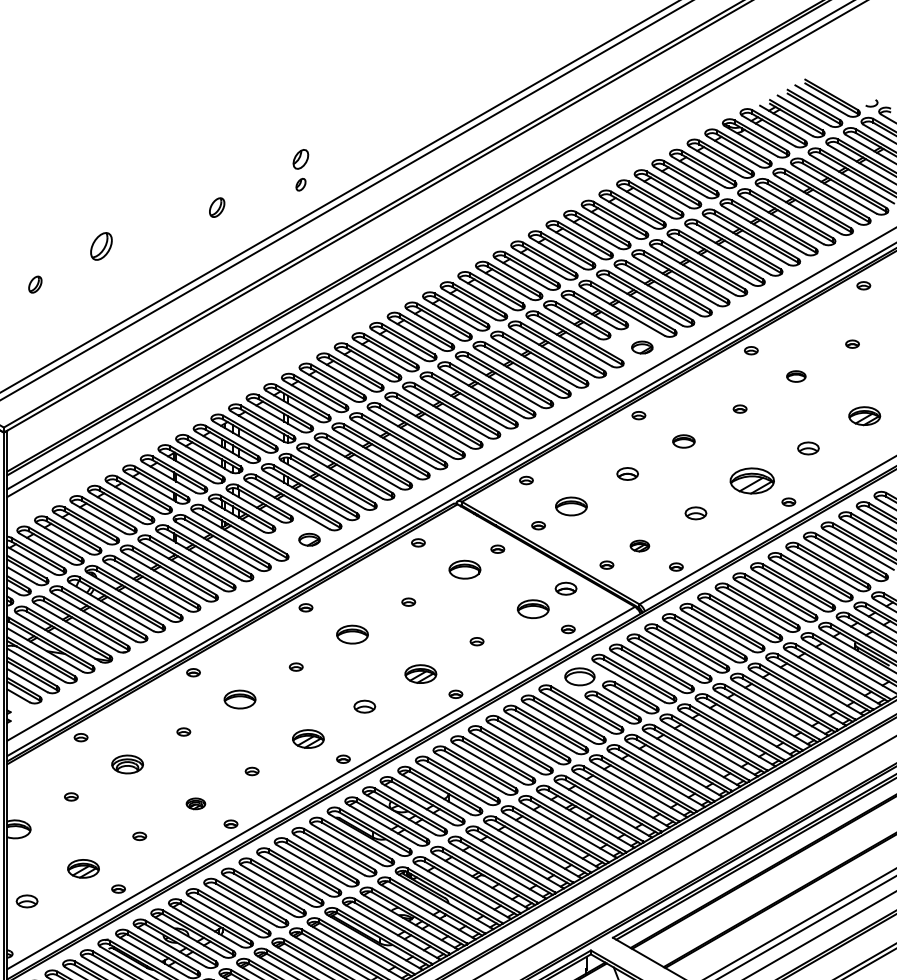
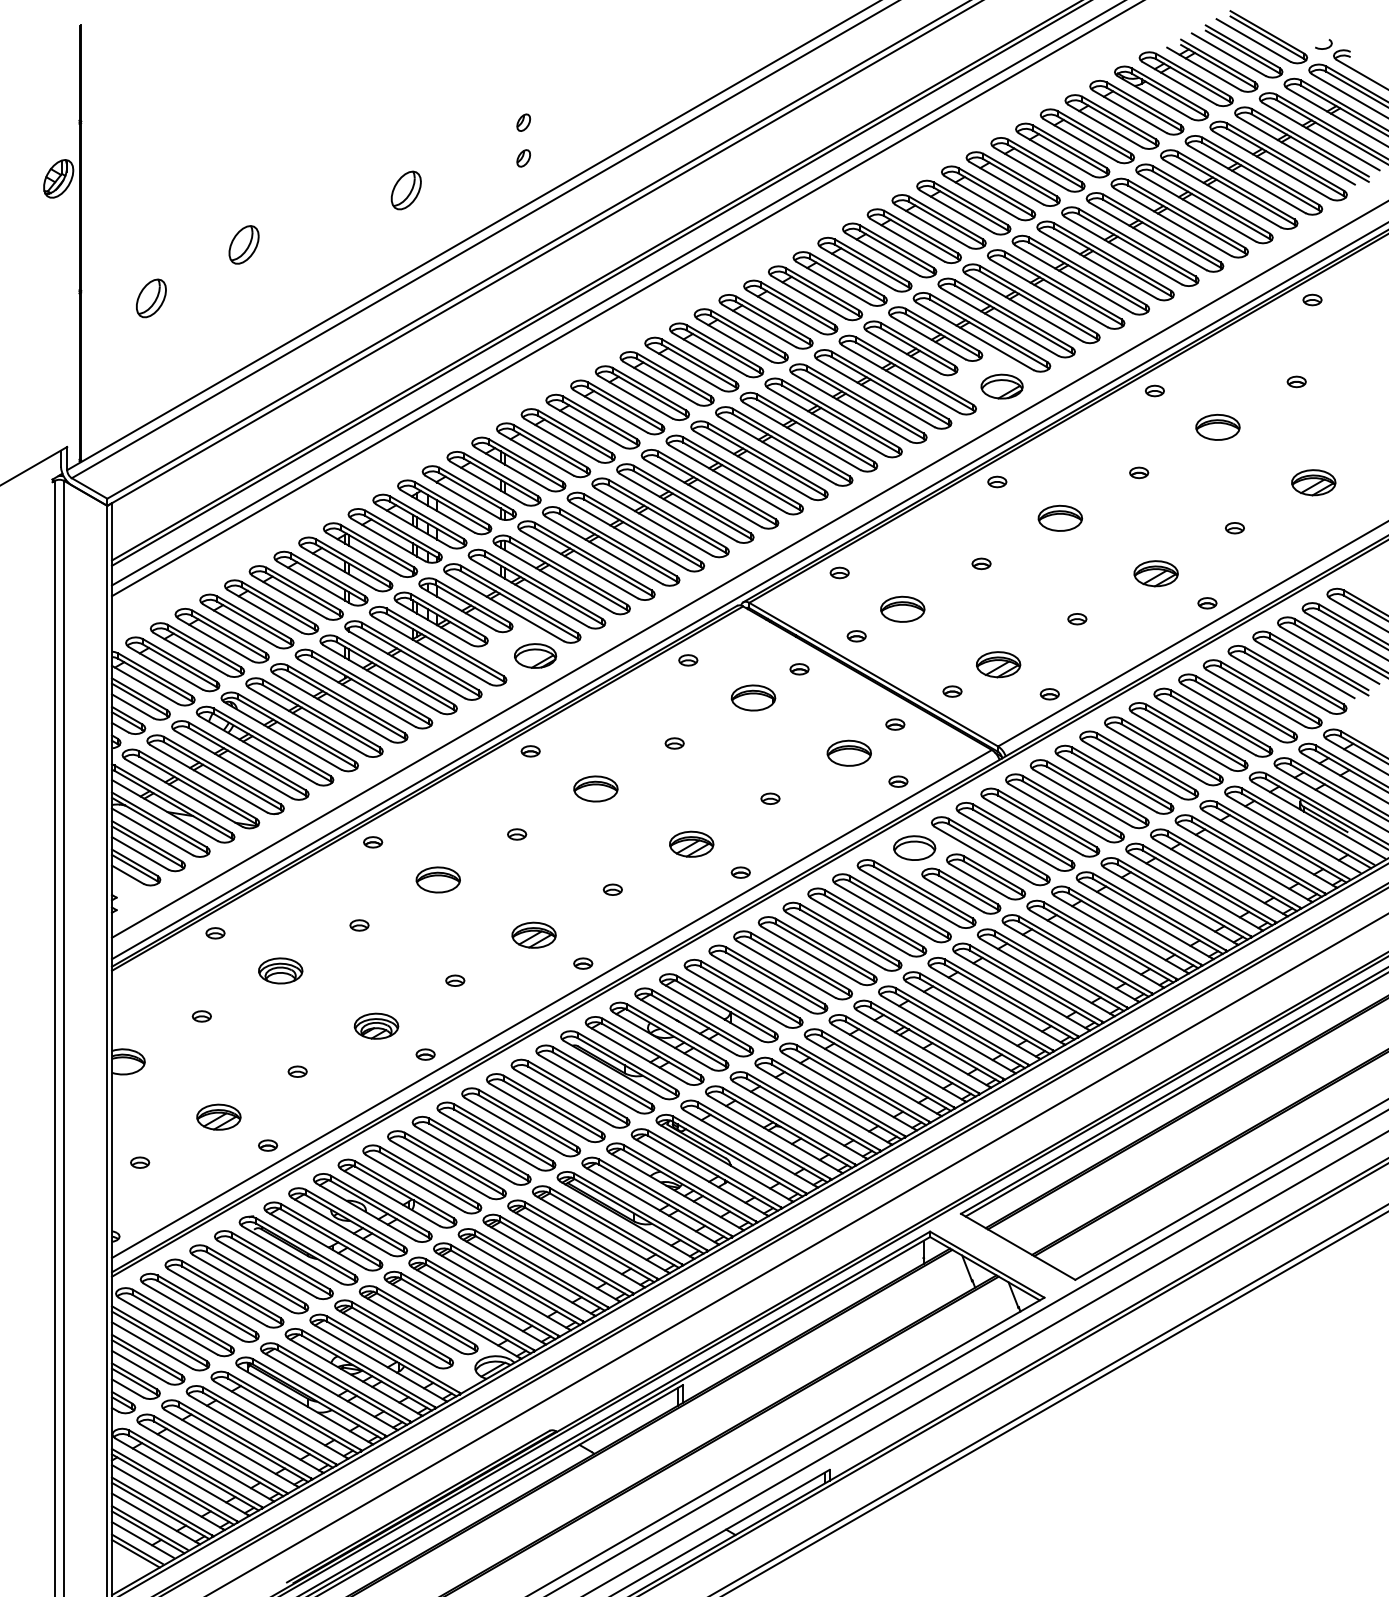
part: (300, 159) -> (523, 122), size x0.62
part: (216, 207) -> (405, 190), size x1.43
part: (35, 284) -> (151, 298), size x1.67
part: (641, 347) -> (1001, 386), size x1.43
part: (796, 376) -> (1217, 426), size x1.67
part: (683, 440) -> (1060, 517), size x1.43
part: (808, 448) -> (1234, 528), size x0.62
part: (627, 473) -> (981, 563), size x0.62
part: (751, 480) -> (1155, 573), size x0.71
part: (696, 513) -> (1077, 619), size x0.62
part: (309, 539) -> (535, 655), size x1.43
part: (639, 545) -> (998, 664), size x1.67
part: (566, 588) -> (895, 724), size x0.62
part: (364, 706) -> (612, 889), size x0.62
part: (195, 803) -> (376, 1025), size x1.67
part: (27, 901) -> (140, 1162), size x0.62

